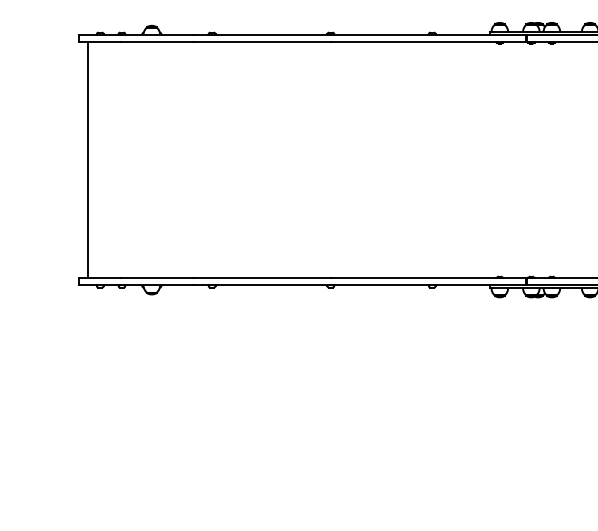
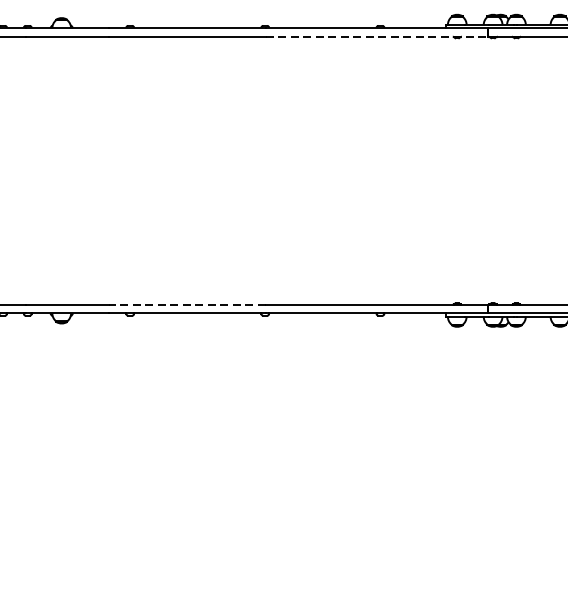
line: (428, 42) -> (376, 37), solid -> dashed
line: (262, 278) -> (187, 305), solid -> dashed

